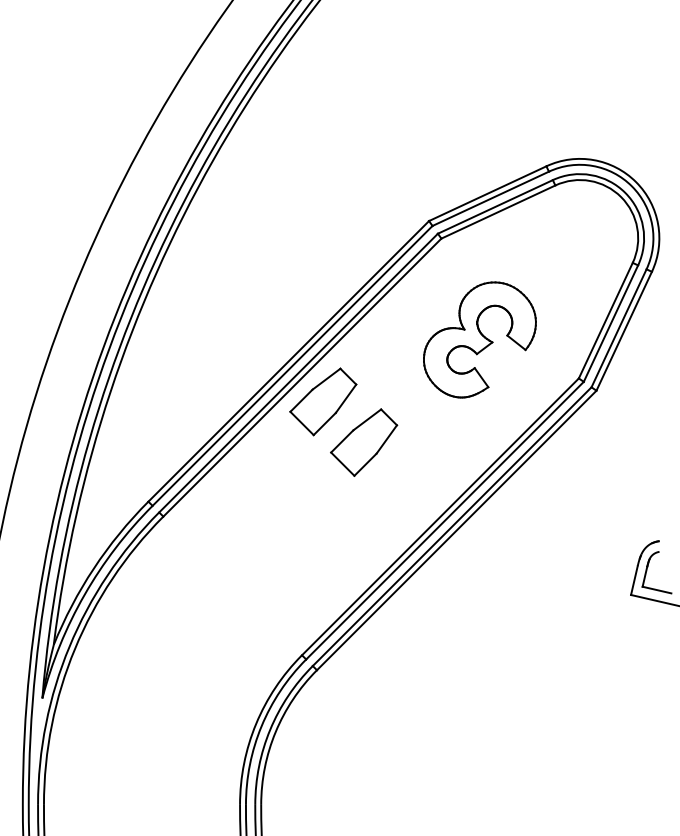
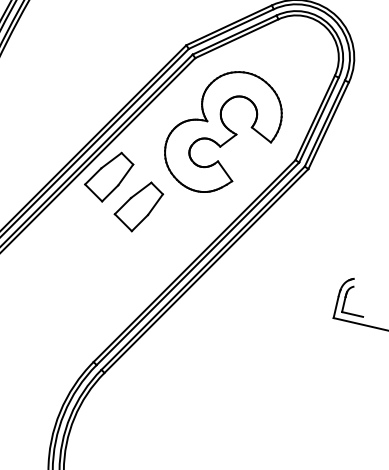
part: (479, 339) -> (223, 131), size x1.43

